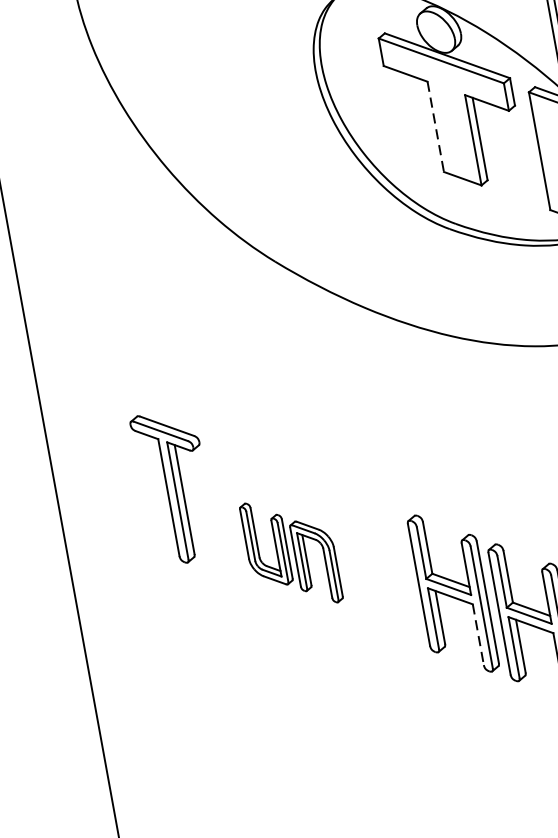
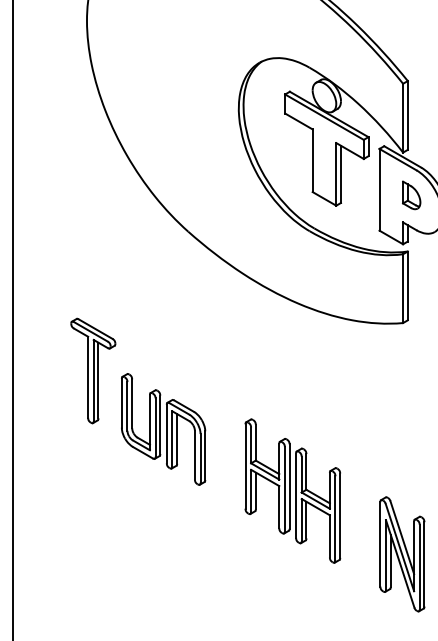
line: (435, 127) -> (312, 161), dashed -> solid
part: (291, 553) -> (163, 429), size x1.43
line: (478, 635) -> (279, 507), dashed -> solid

